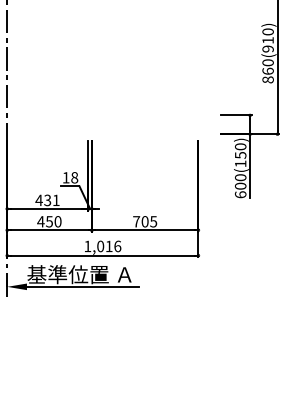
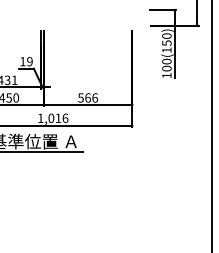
text: (74, 177) -> (29, 61), 18 -> 19
text: (240, 194) -> (166, 75), 600(150) -> 100(150)
text: (145, 221) -> (88, 97), 705 -> 566

